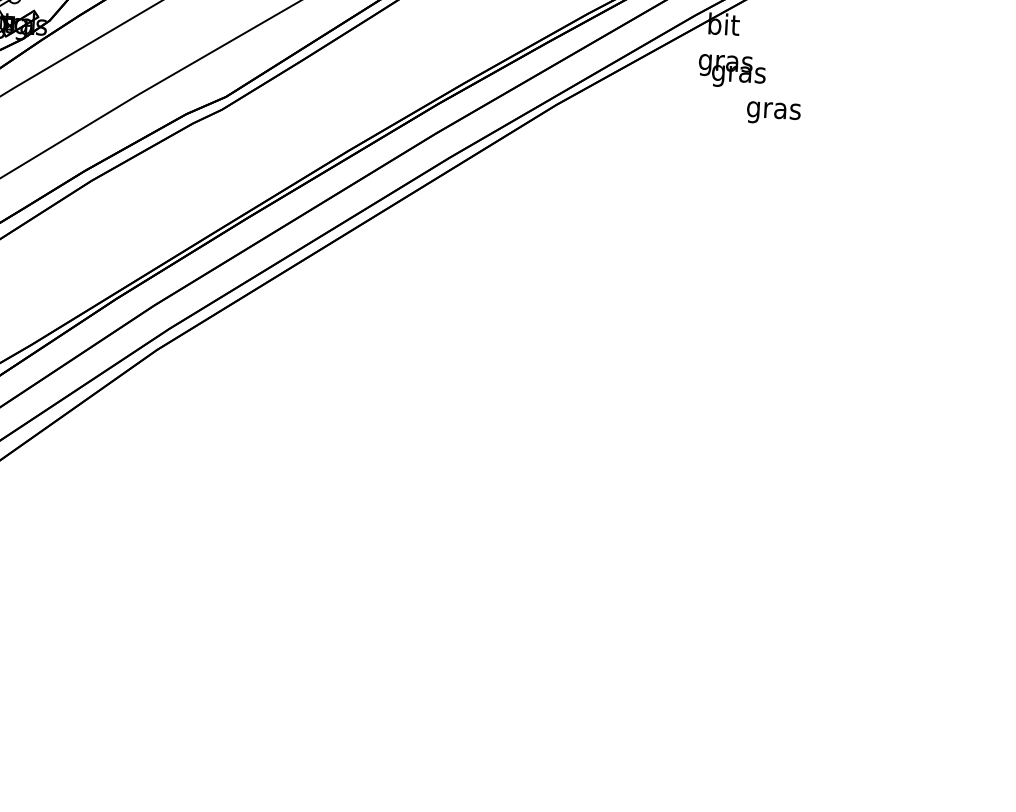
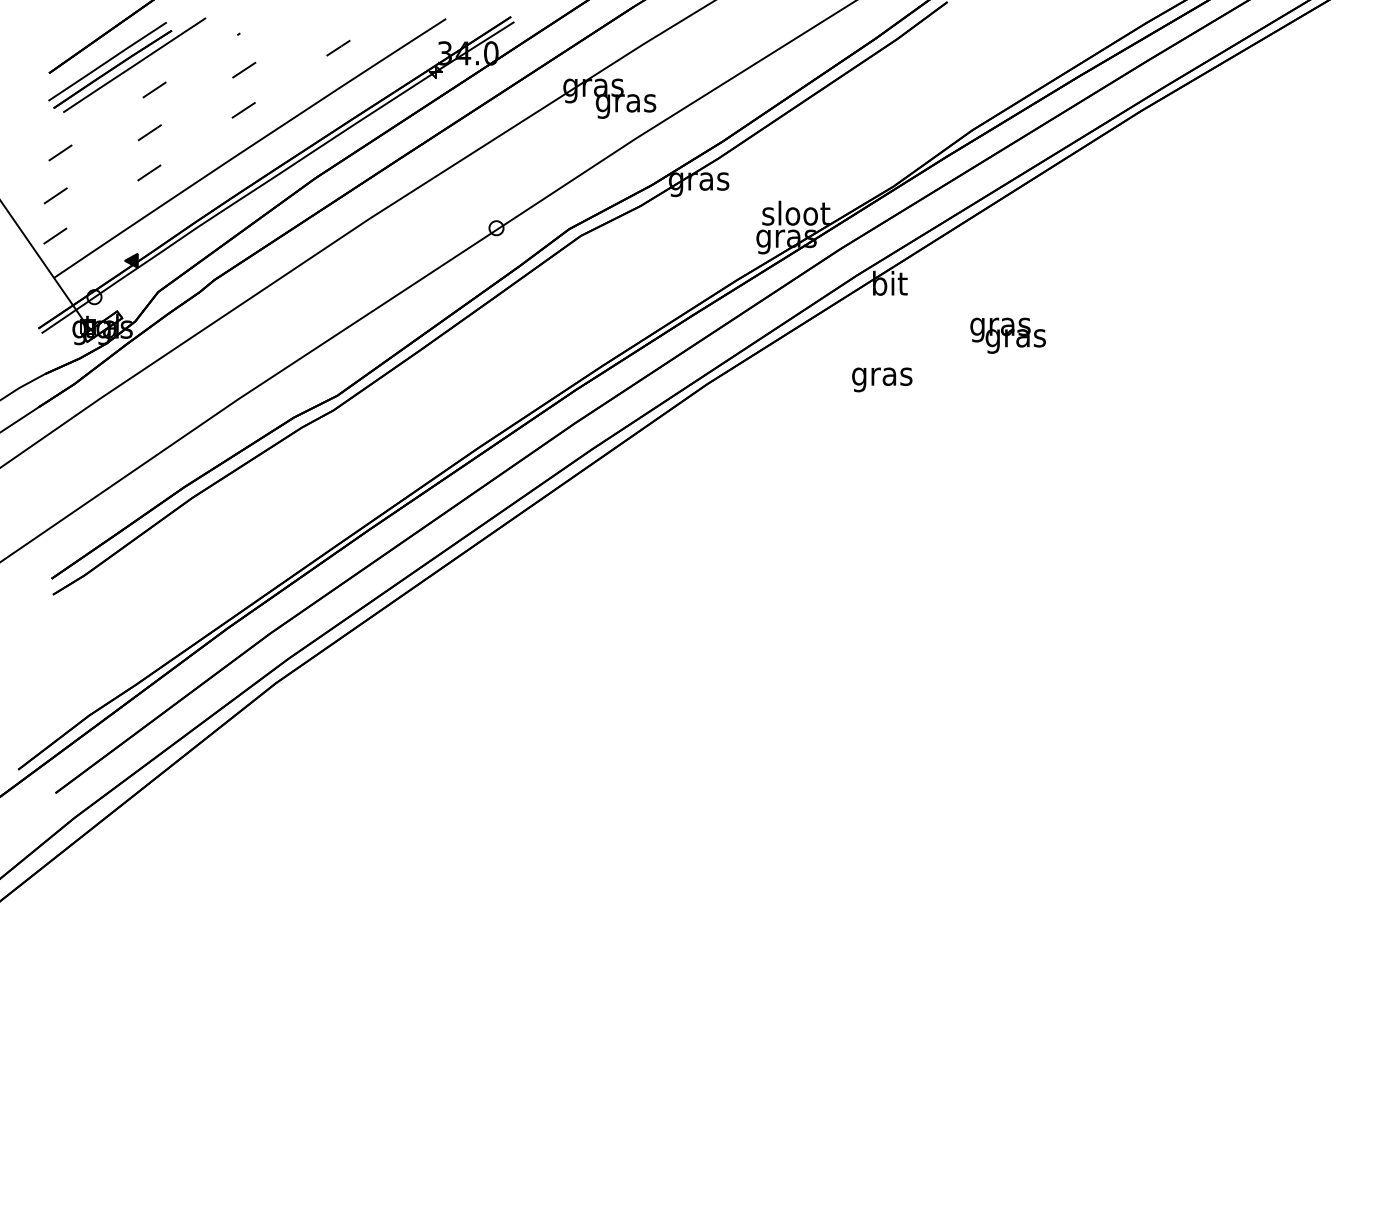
text: (731, 71) -> (1007, 335), moved
text: (773, 113) -> (882, 379), moved

